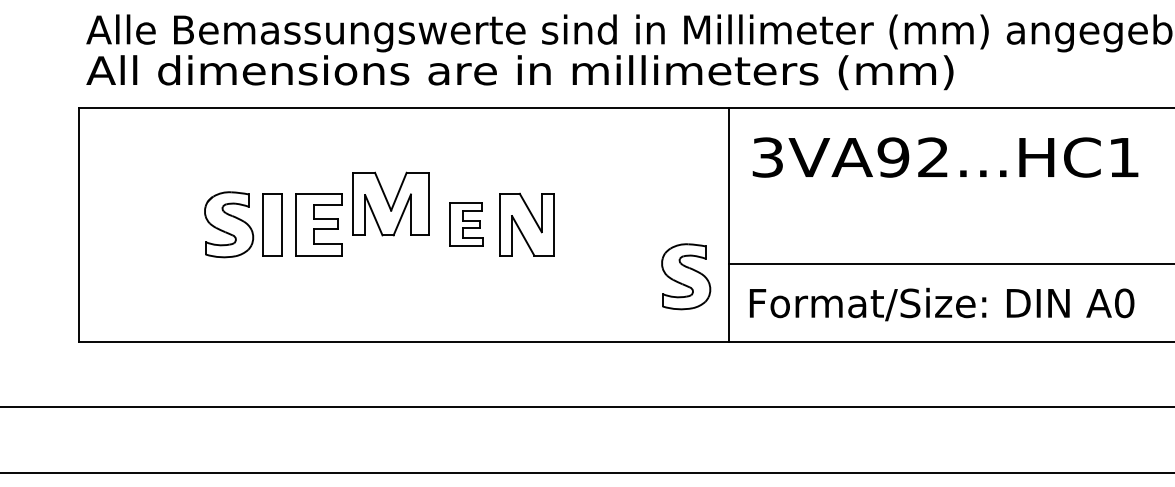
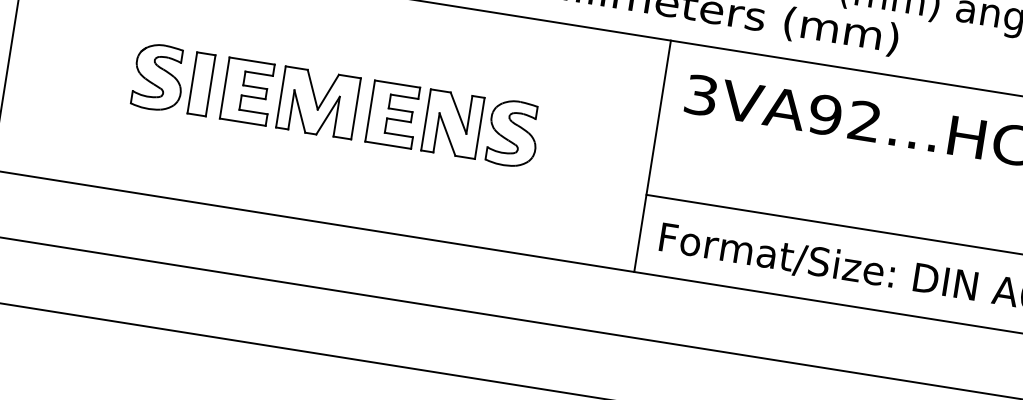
part: (390, 203) -> (318, 102), moved
part: (466, 224) -> (393, 114), size x1.43
part: (686, 276) -> (513, 133), moved

